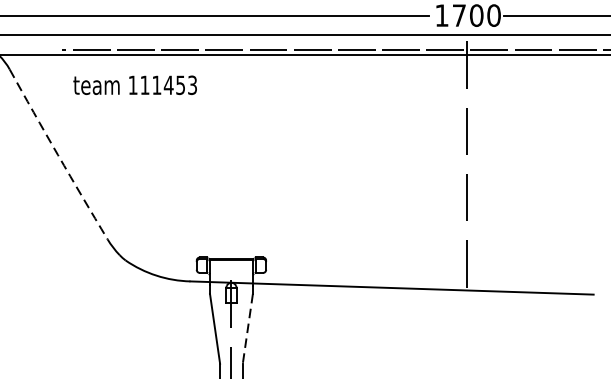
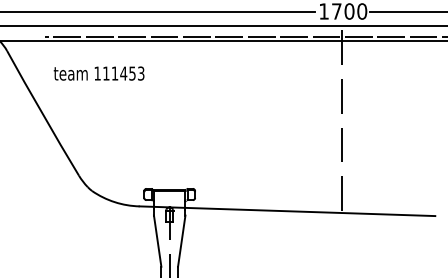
text: (134, 85) -> (98, 73), moved
arc: (57, 154) -> (42, 113), dashed -> solid
line: (247, 329) -> (181, 241), dashed -> solid

